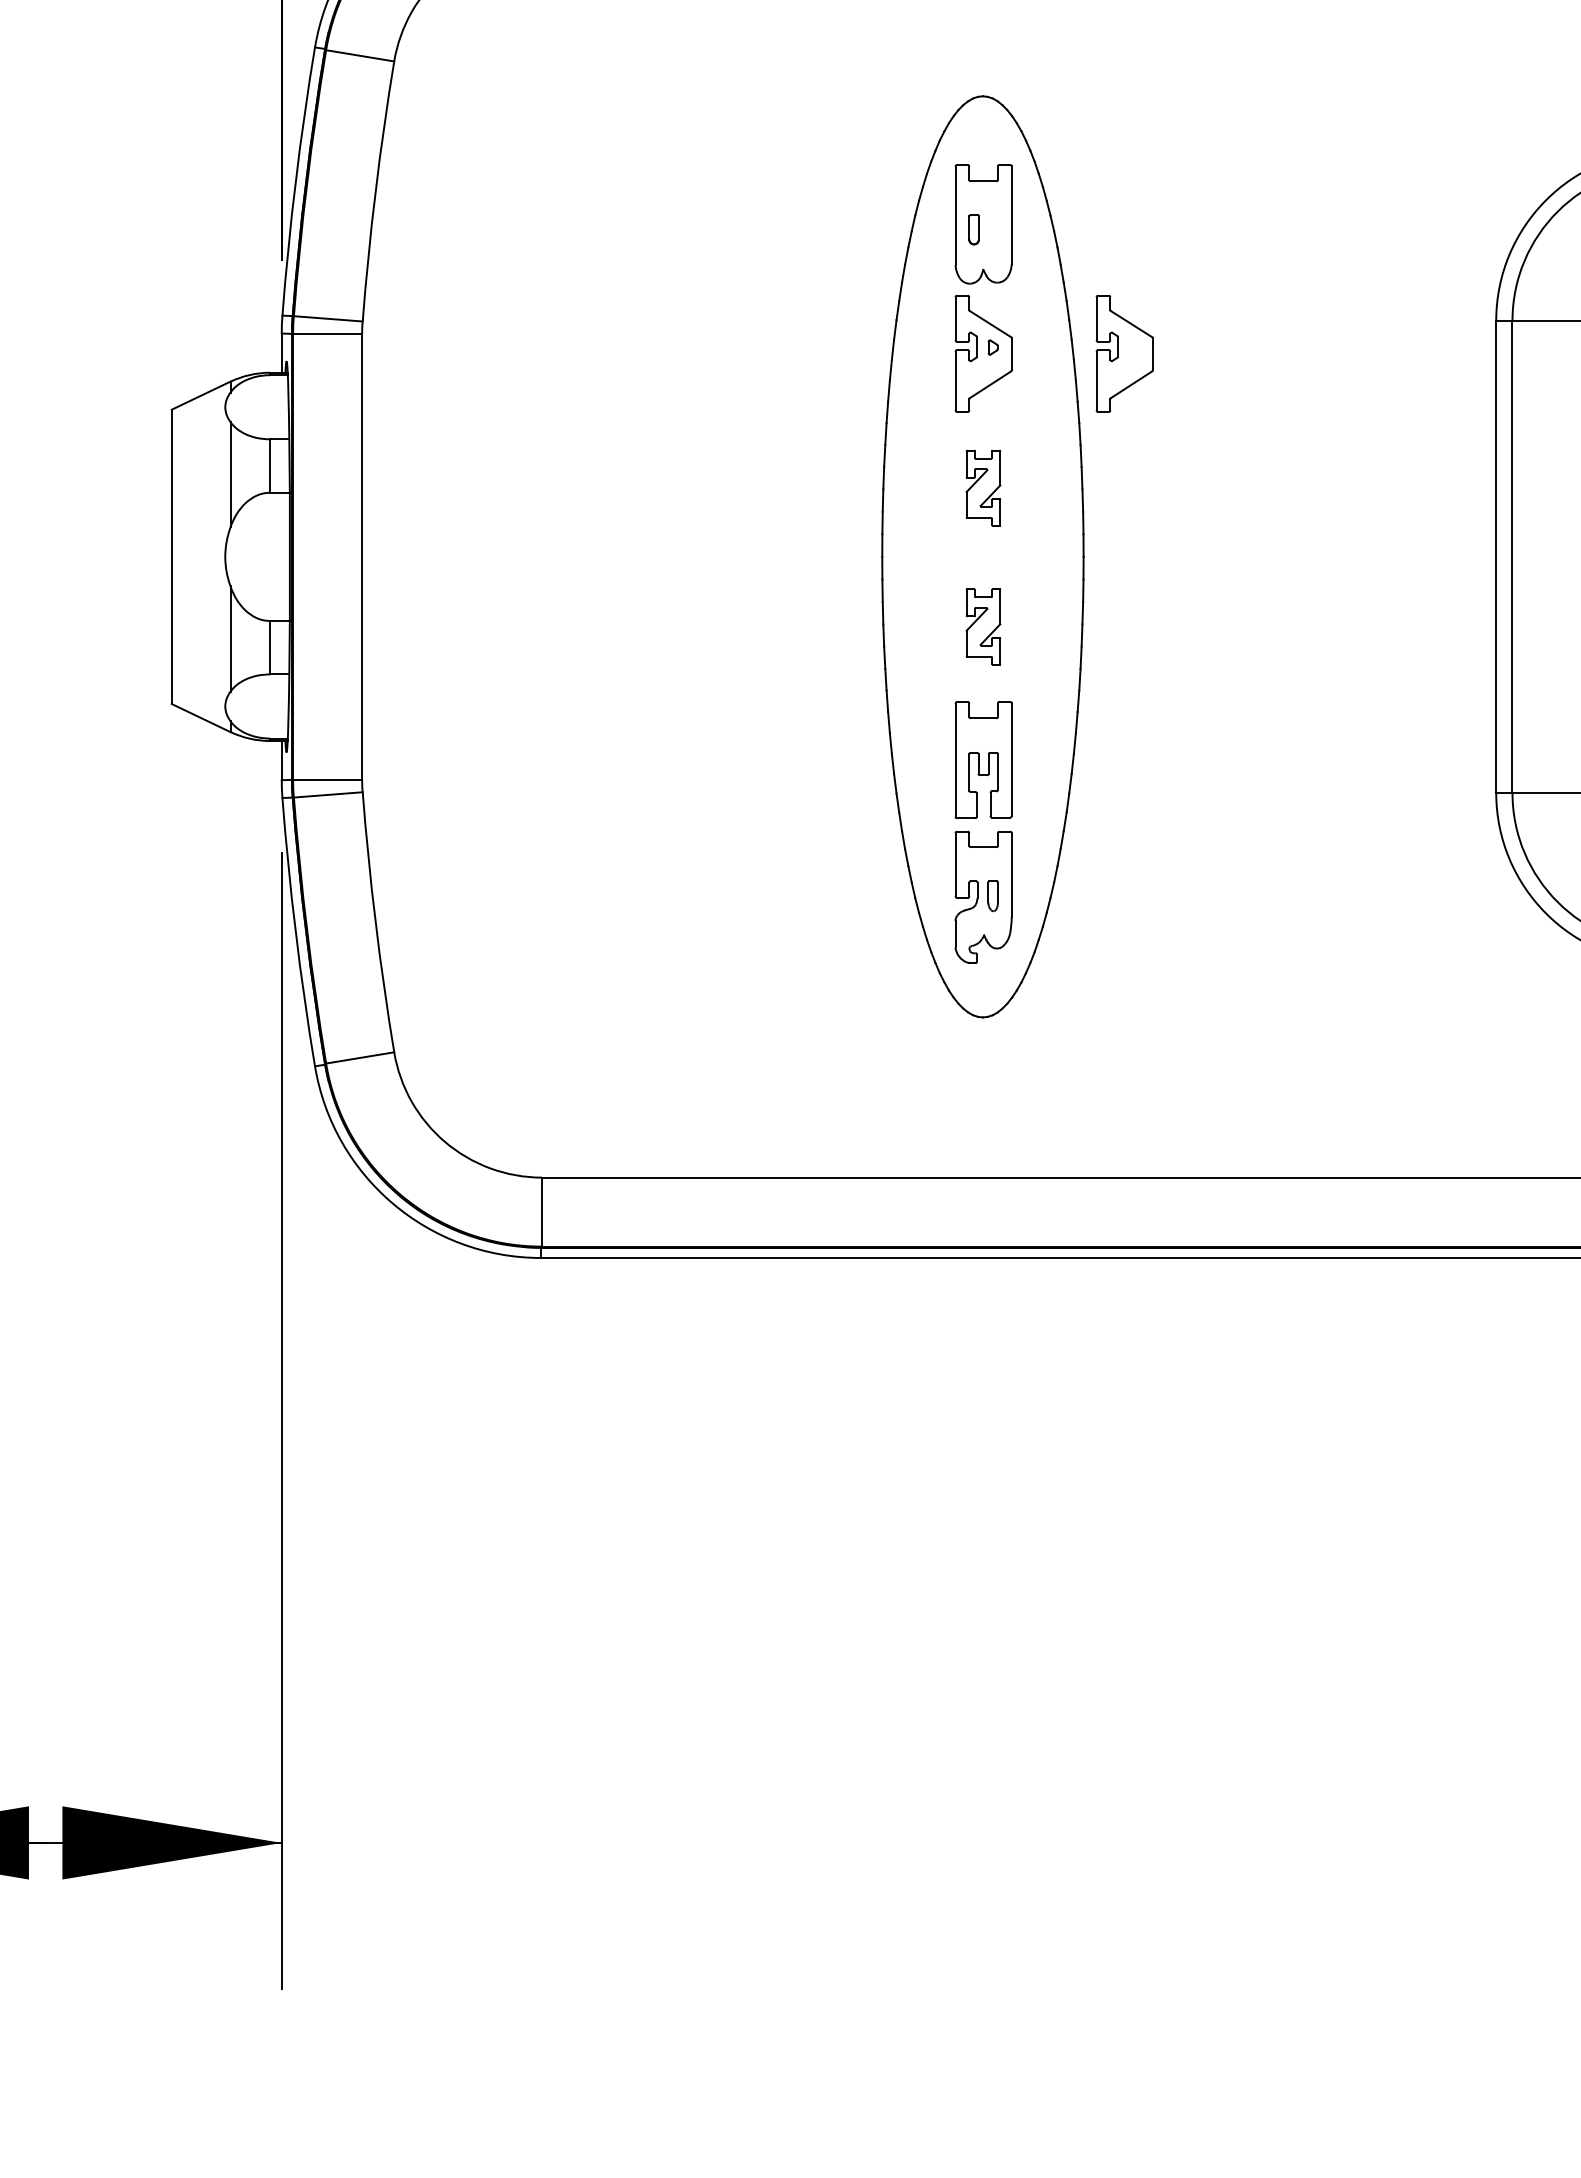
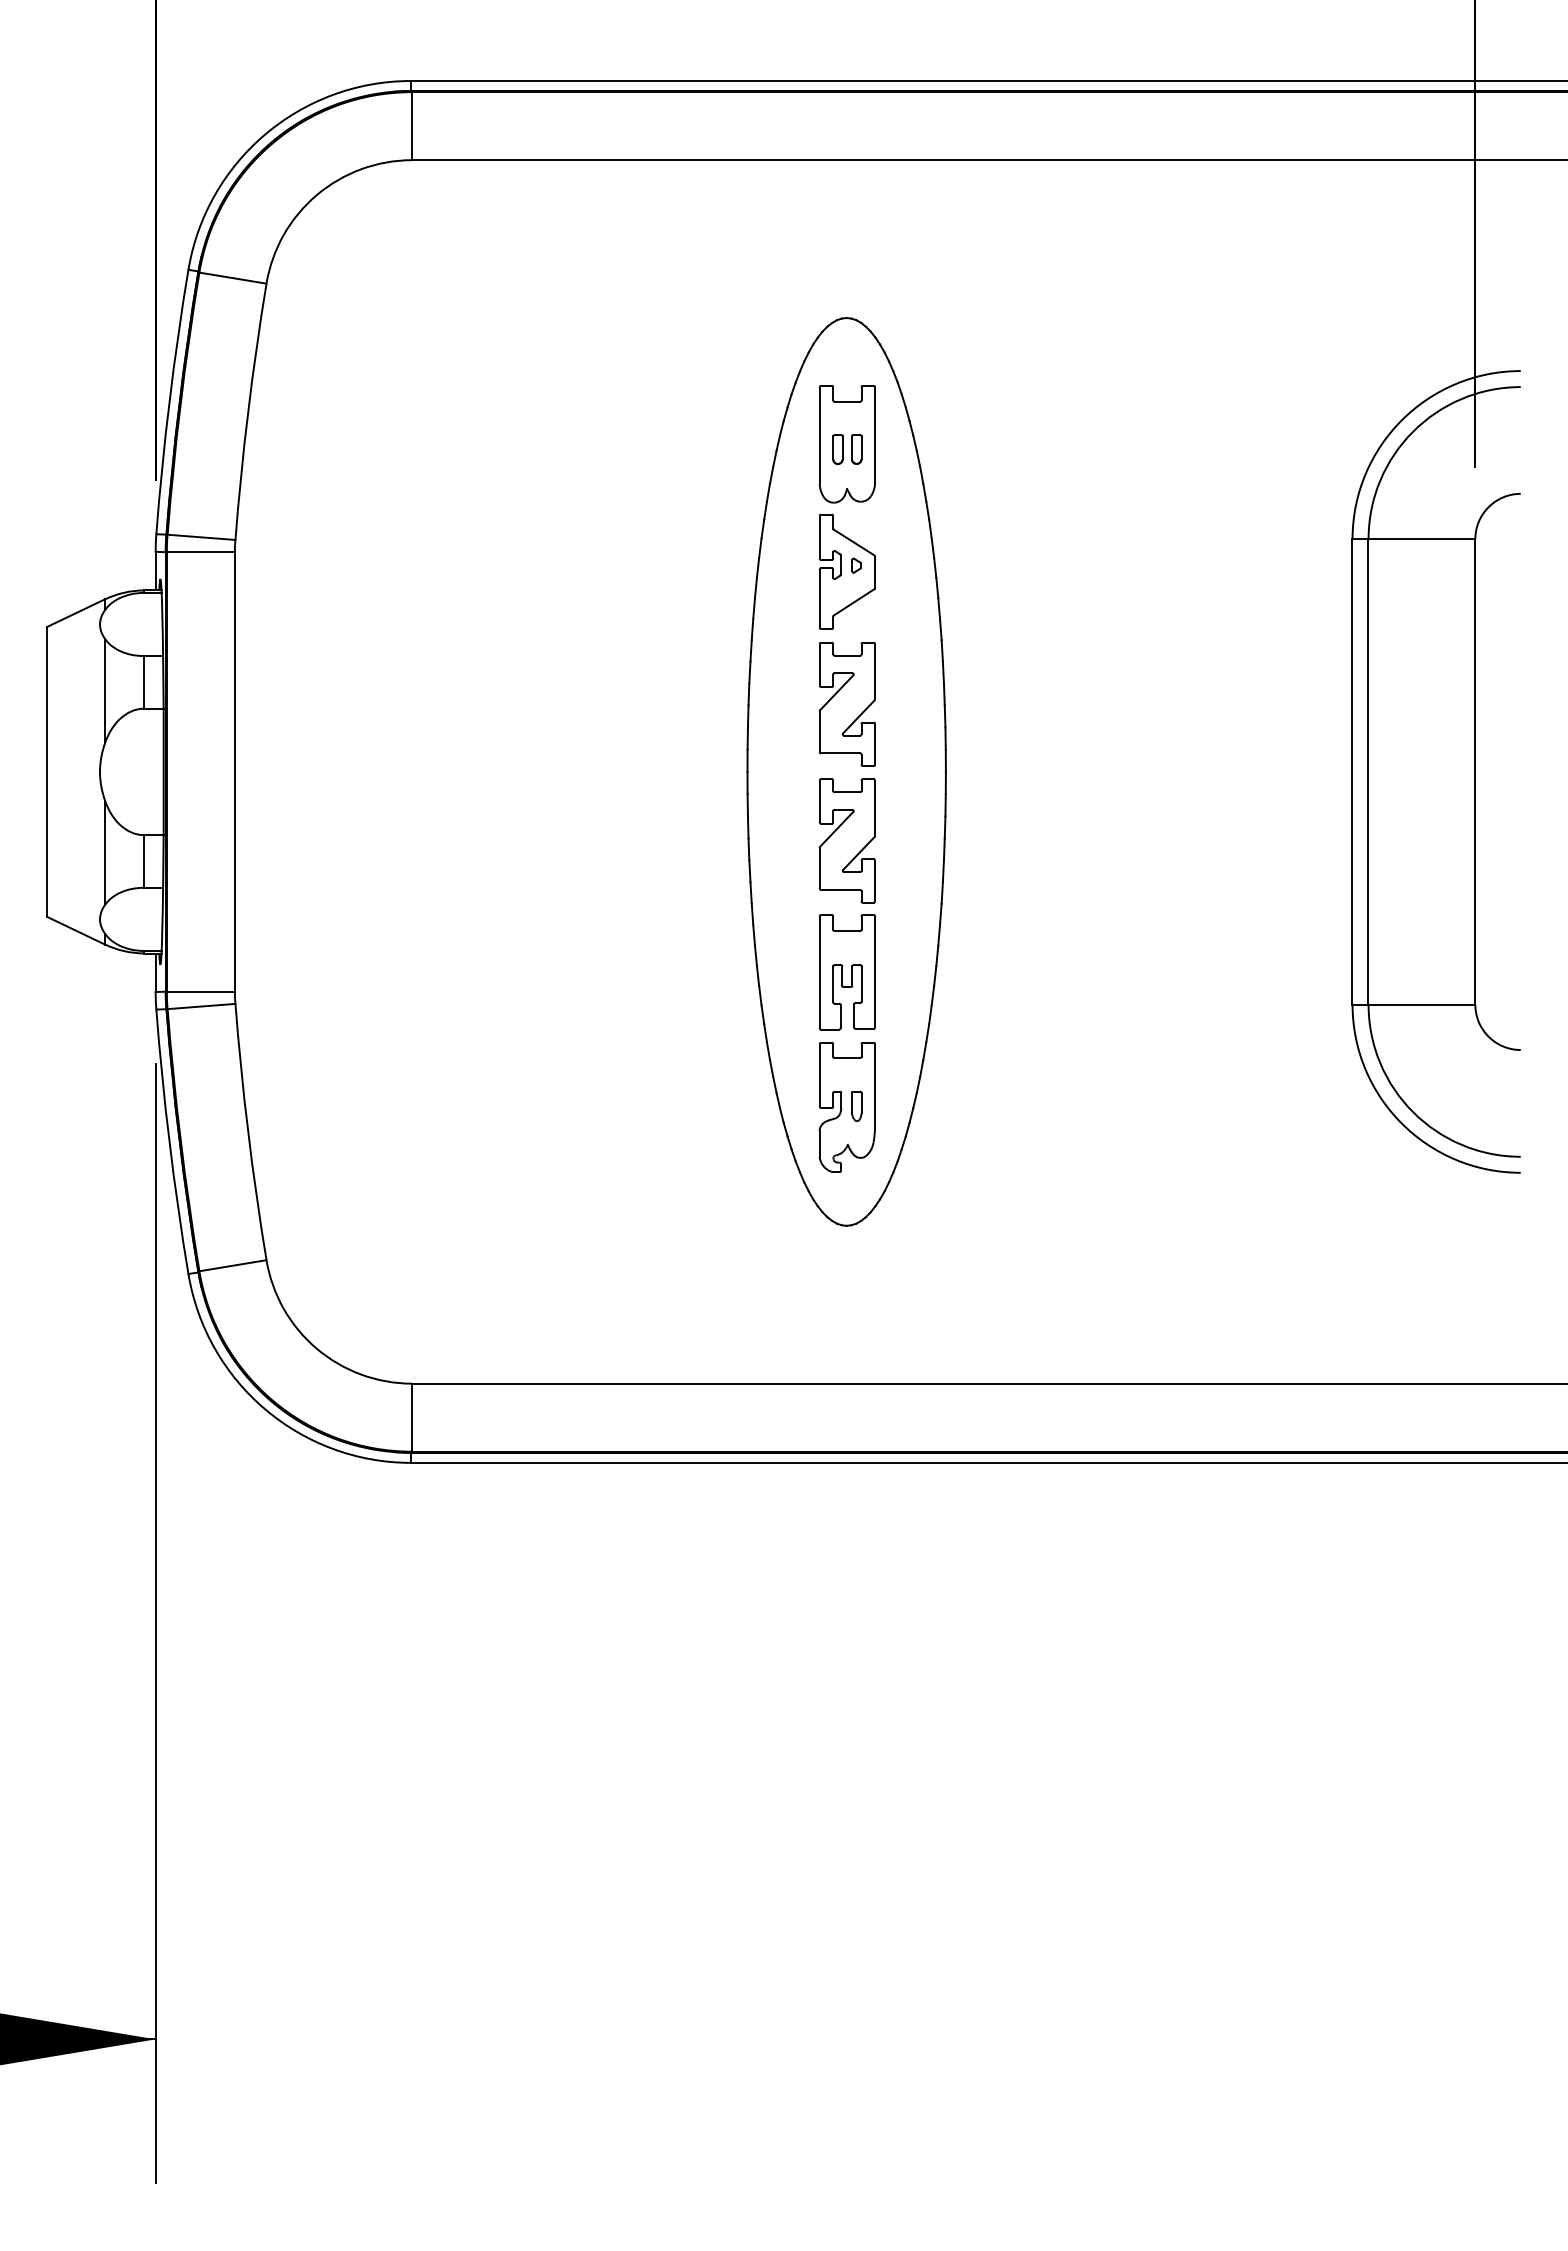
part: (992, 229) -> (856, 449), added
part: (1123, 353) -> (985, 571), removed
part: (982, 487) -> (846, 703), size x1.67
part: (982, 626) -> (846, 840), size x1.67

